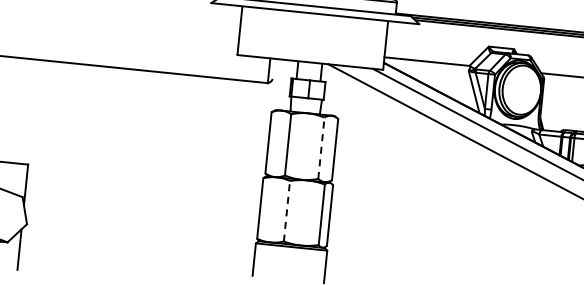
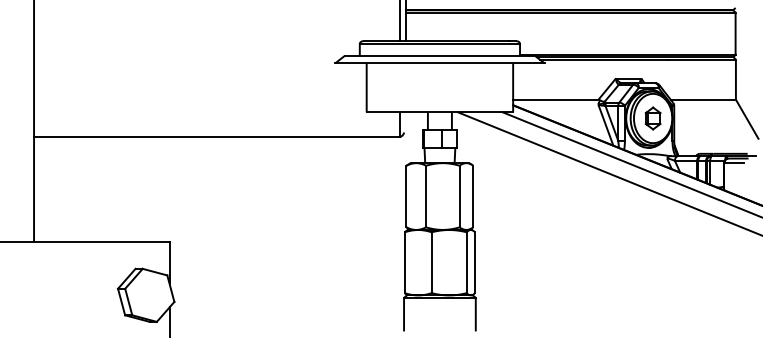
part: (521, 90) -> (652, 118), added
line: (321, 148) -> (459, 196), dashed -> solid
line: (286, 211) -> (431, 262), dashed -> solid

